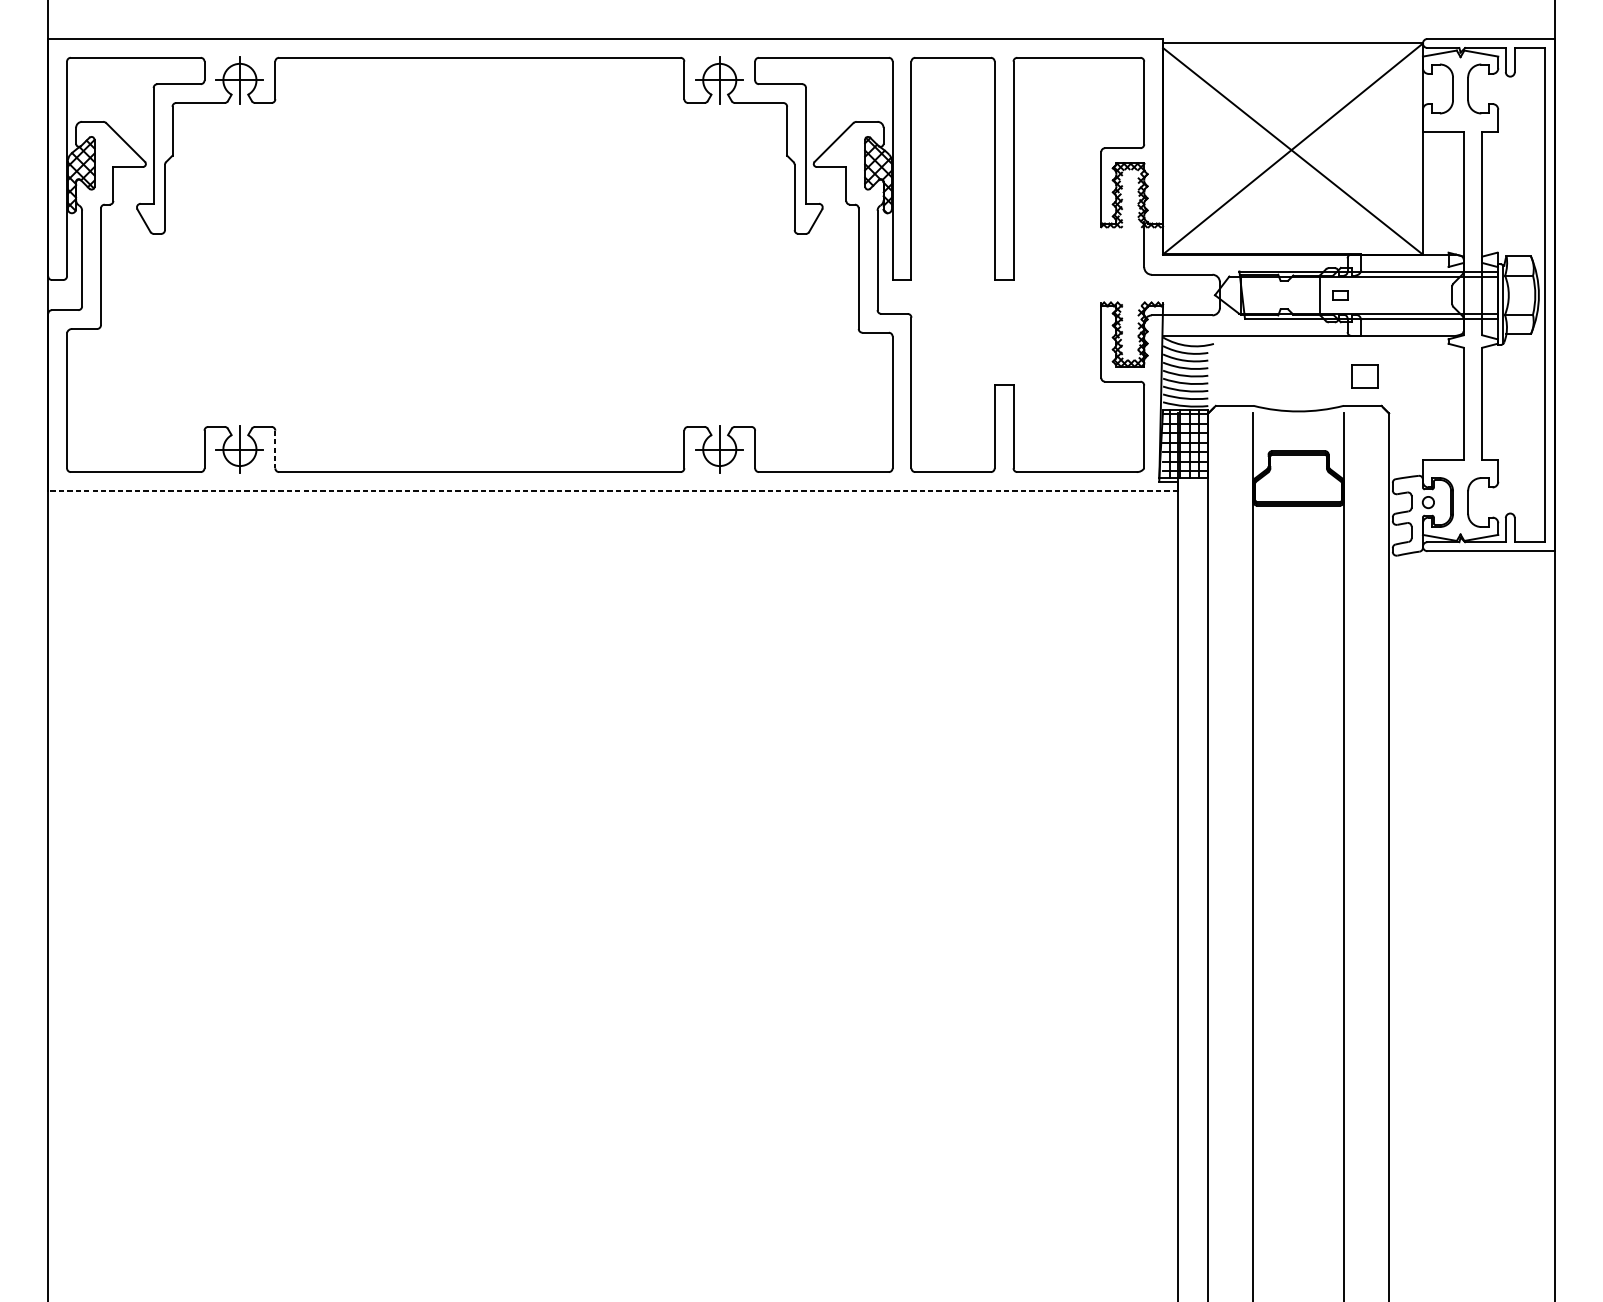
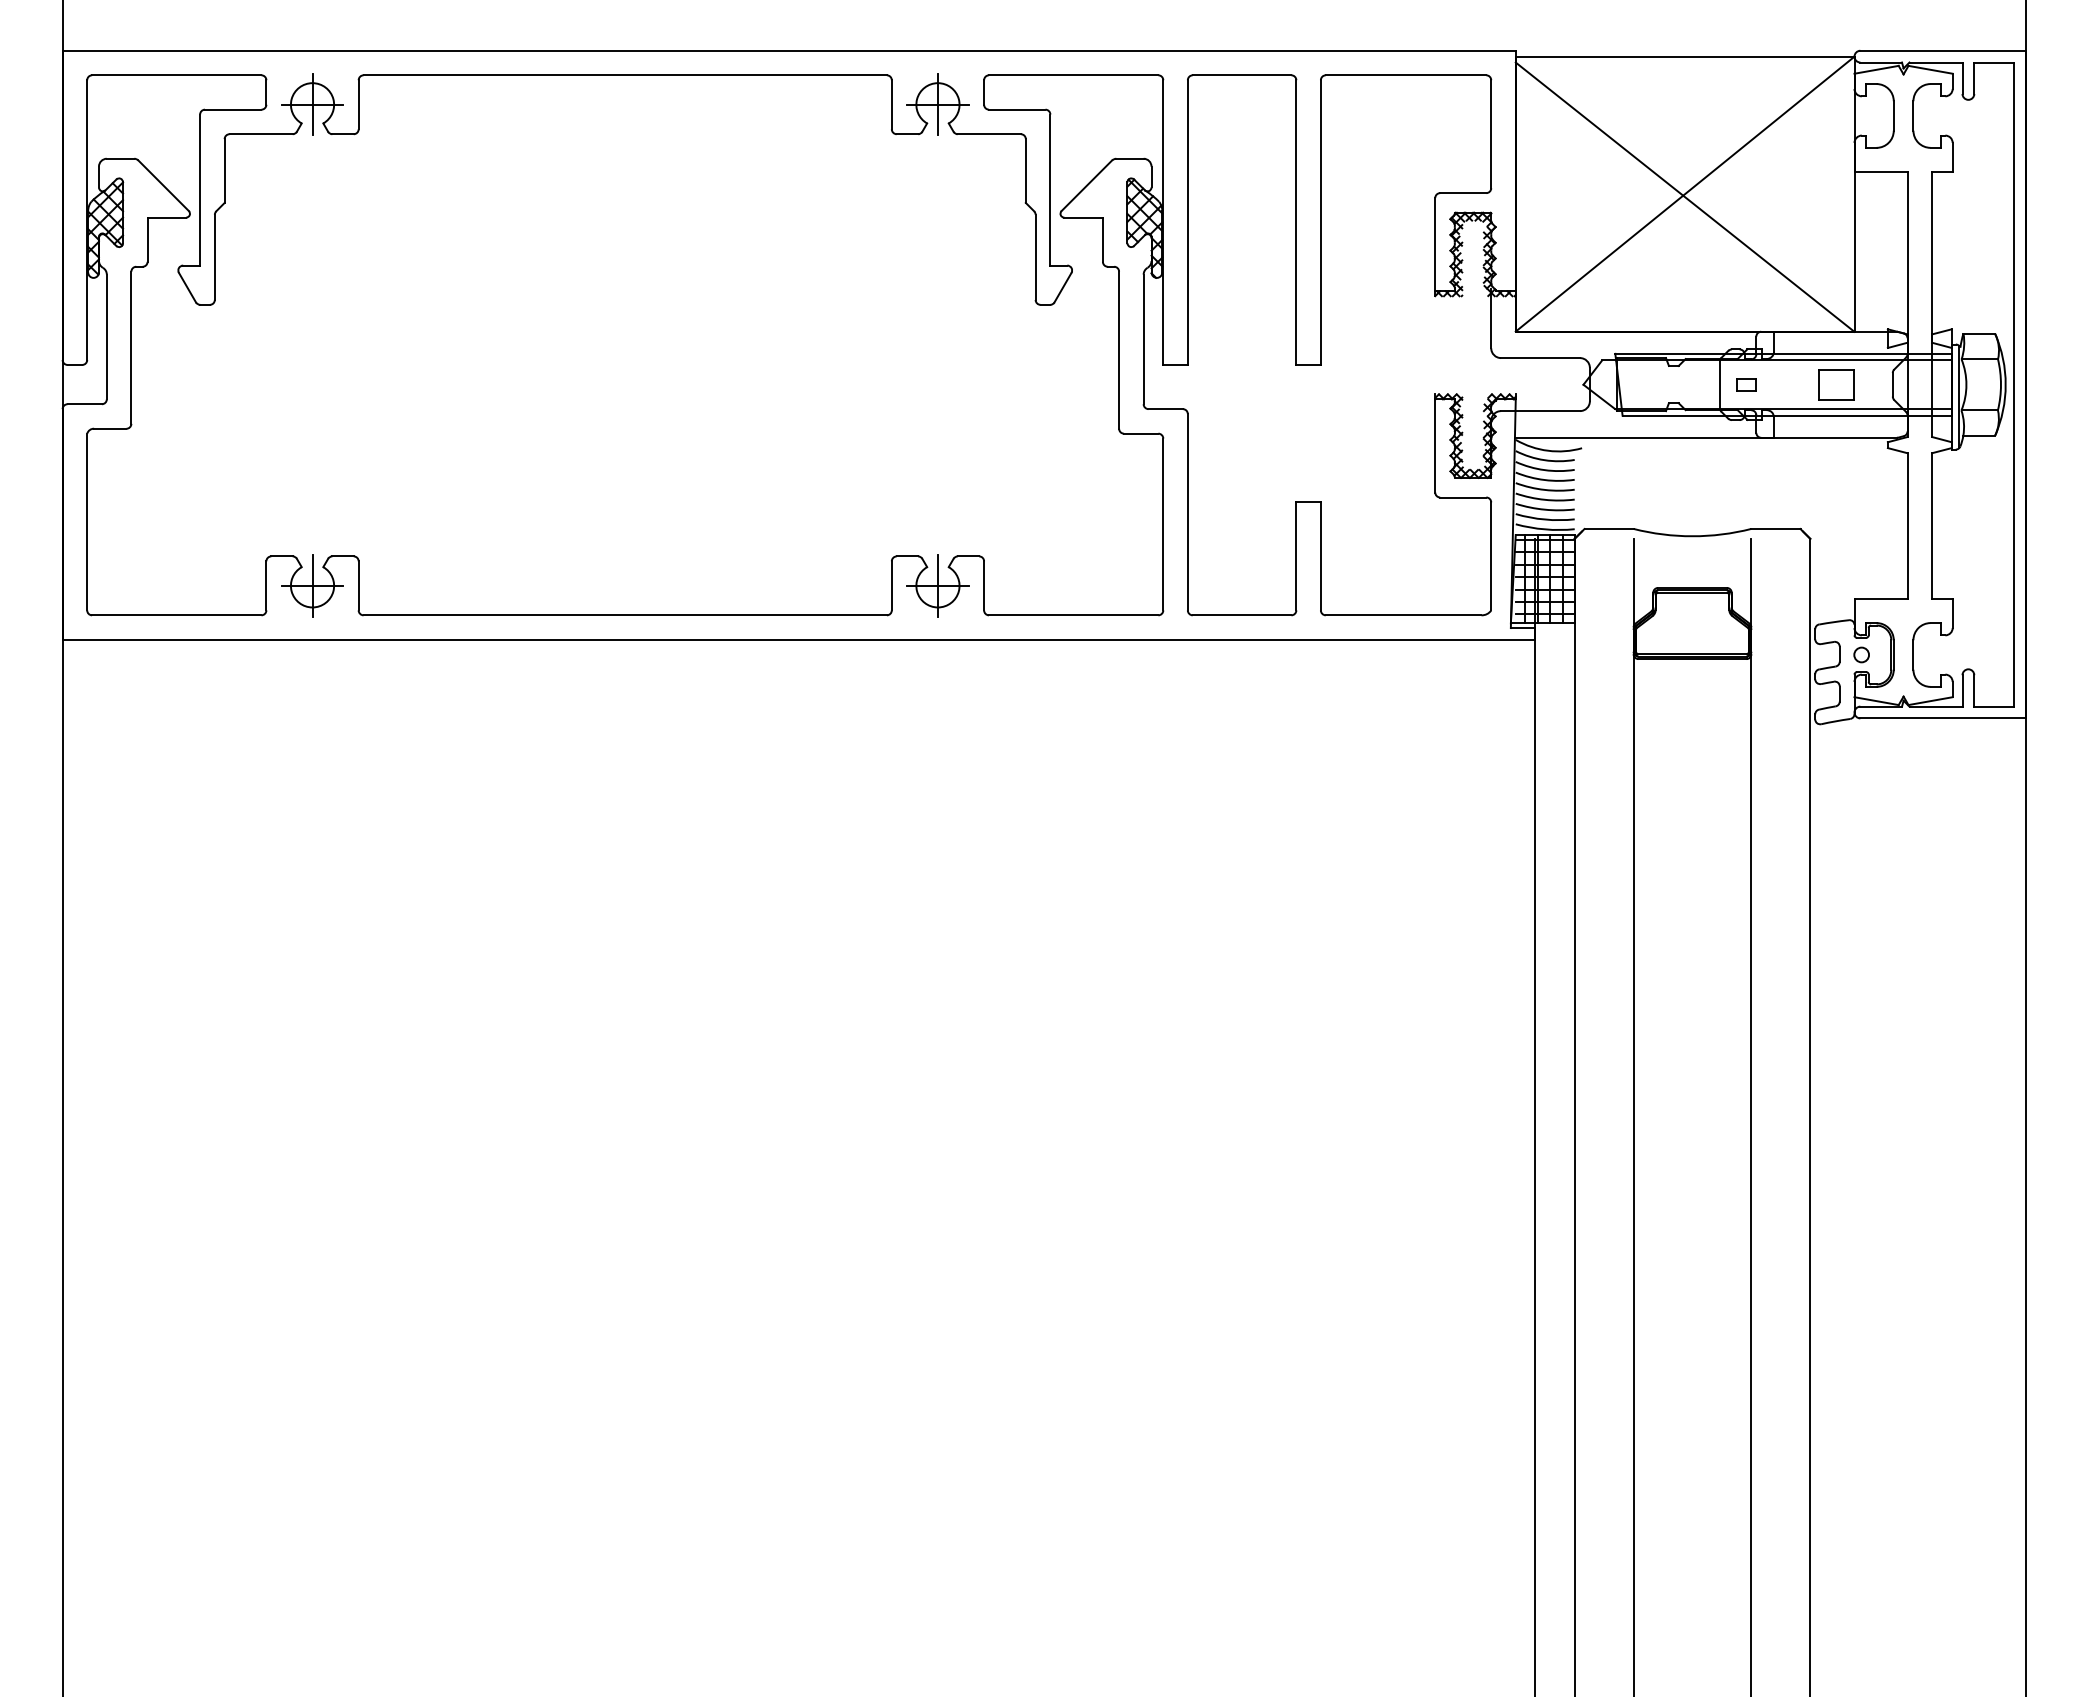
part: (1365, 376) -> (1836, 384), moved
line: (275, 449) -> (358, 585), dashed -> solid
line: (612, 490) -> (798, 639), dashed -> solid

